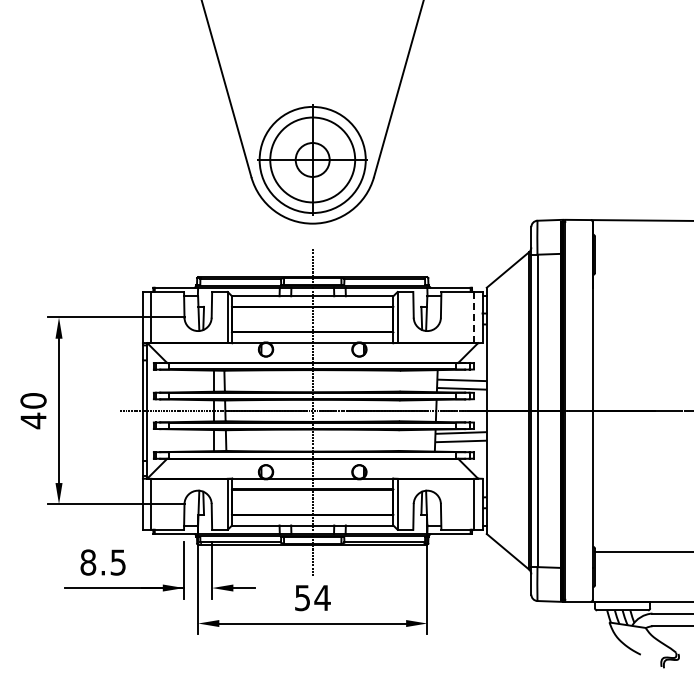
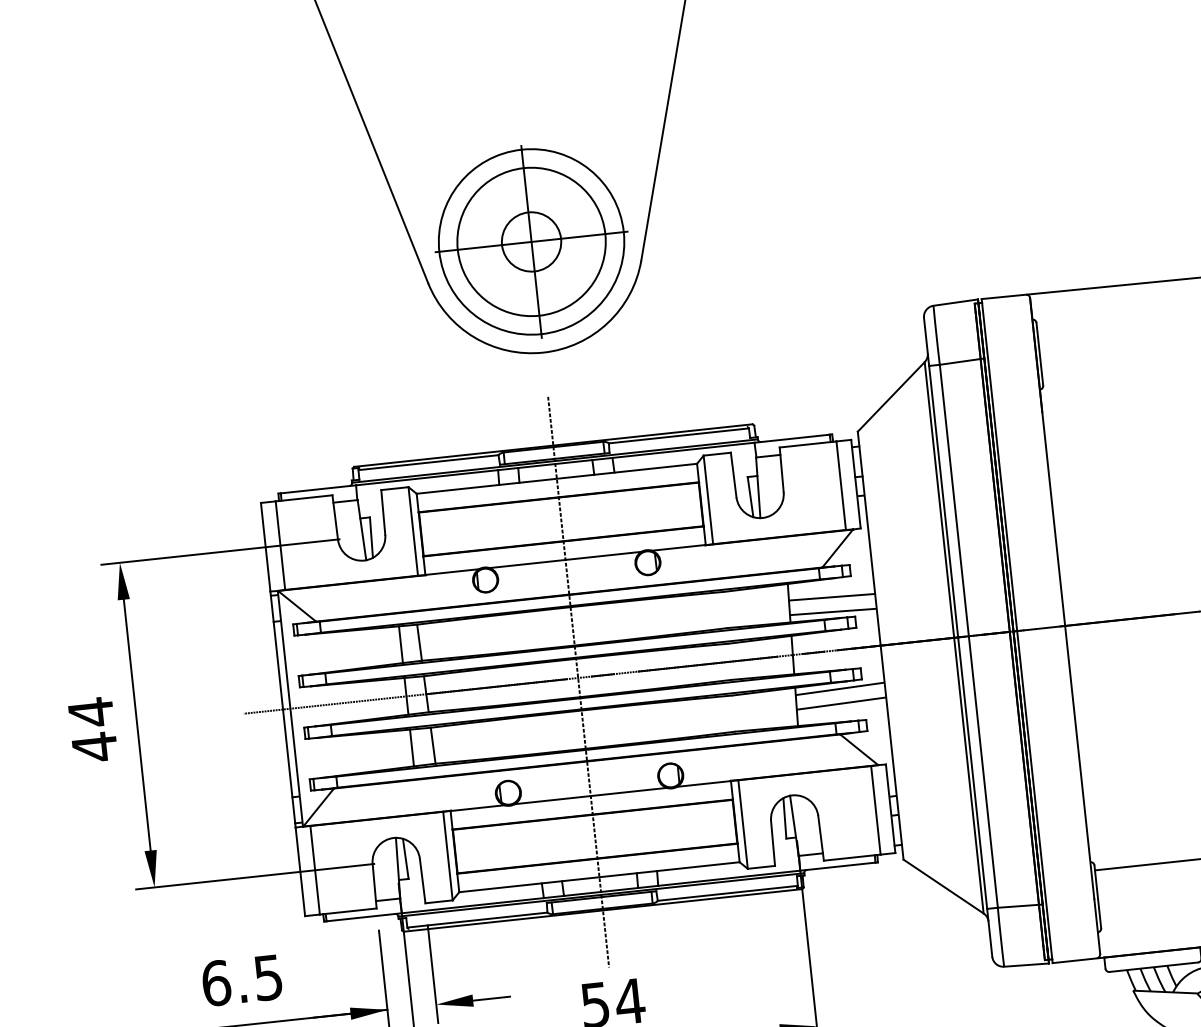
line: (474, 317) -> (842, 485), dashed -> solid
text: (33, 400) -> (90, 711), 40 -> 44
text: (88, 562) -> (216, 983), 8.5 -> 6.5

